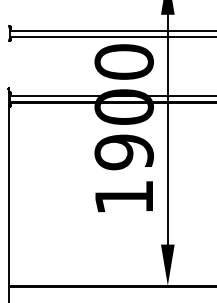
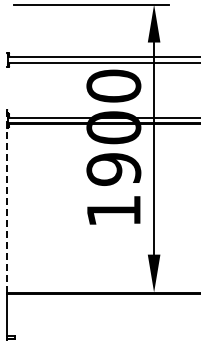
line: (8, 187) -> (7, 201), solid -> dashed

